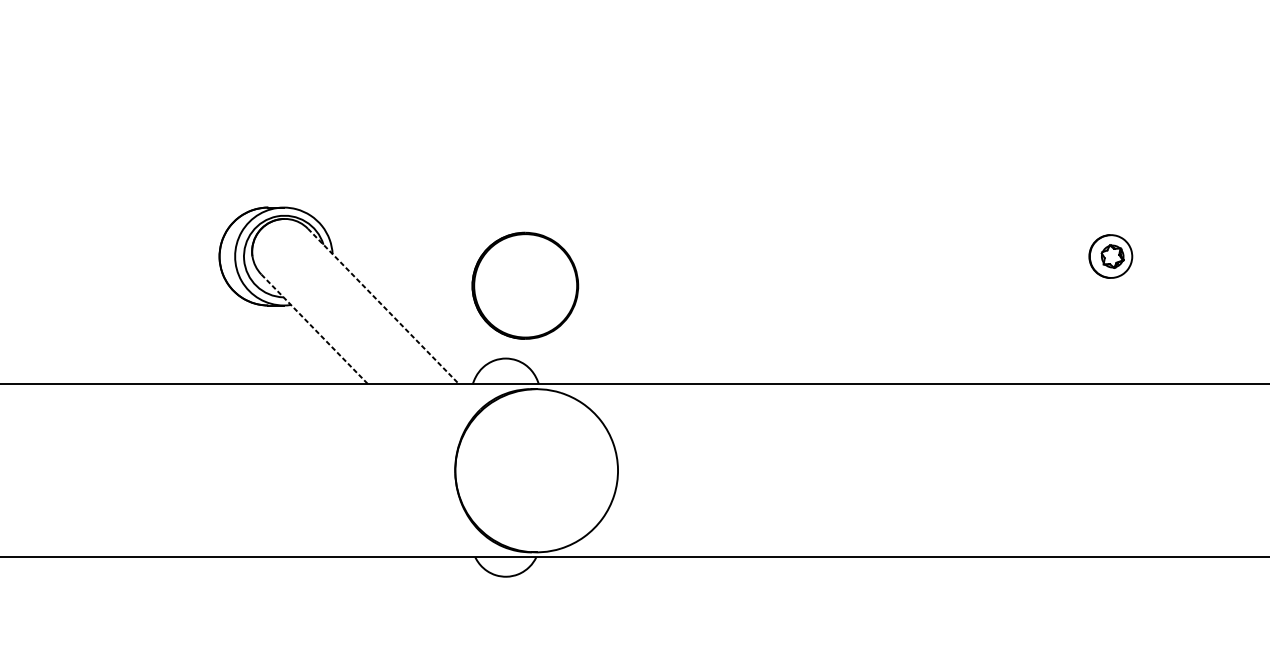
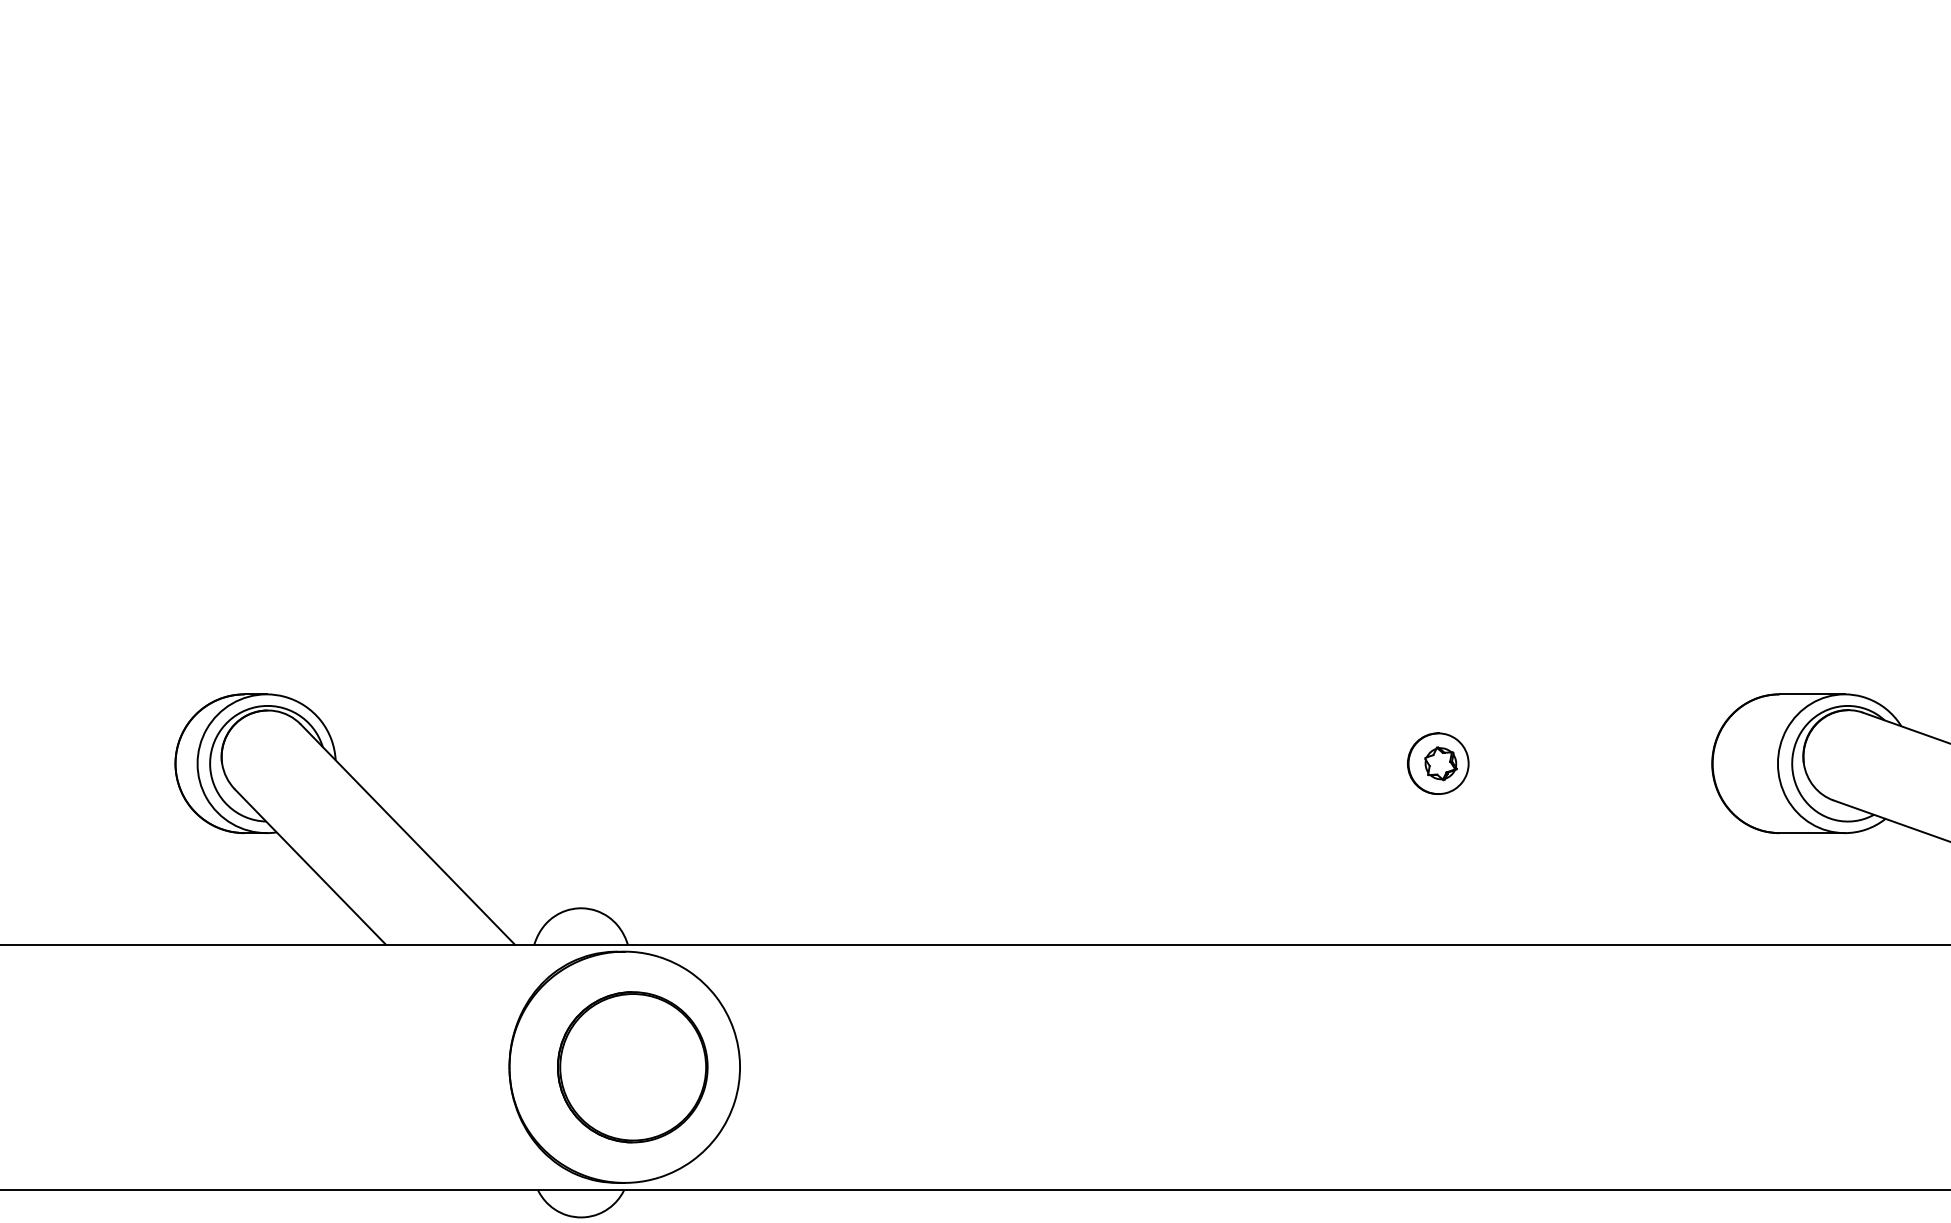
part: (525, 286) -> (632, 1067), moved
line: (383, 306) -> (407, 834), dashed -> solid
line: (314, 329) -> (310, 867), dashed -> solid

